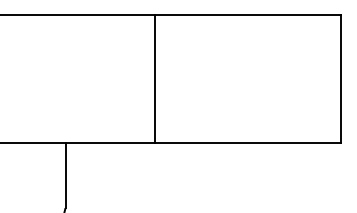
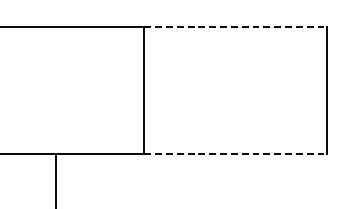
line: (247, 14) -> (235, 27), solid -> dashed
line: (247, 143) -> (235, 154), solid -> dashed

